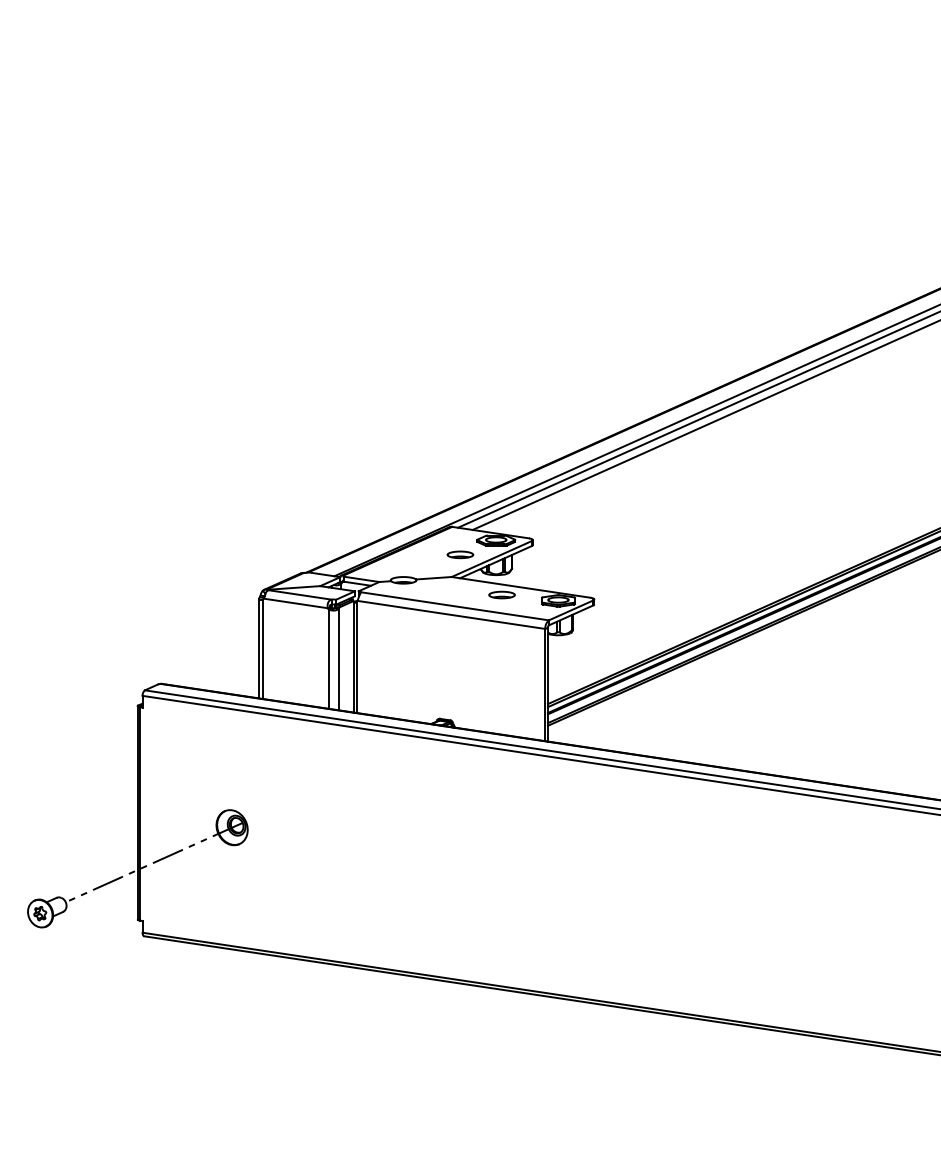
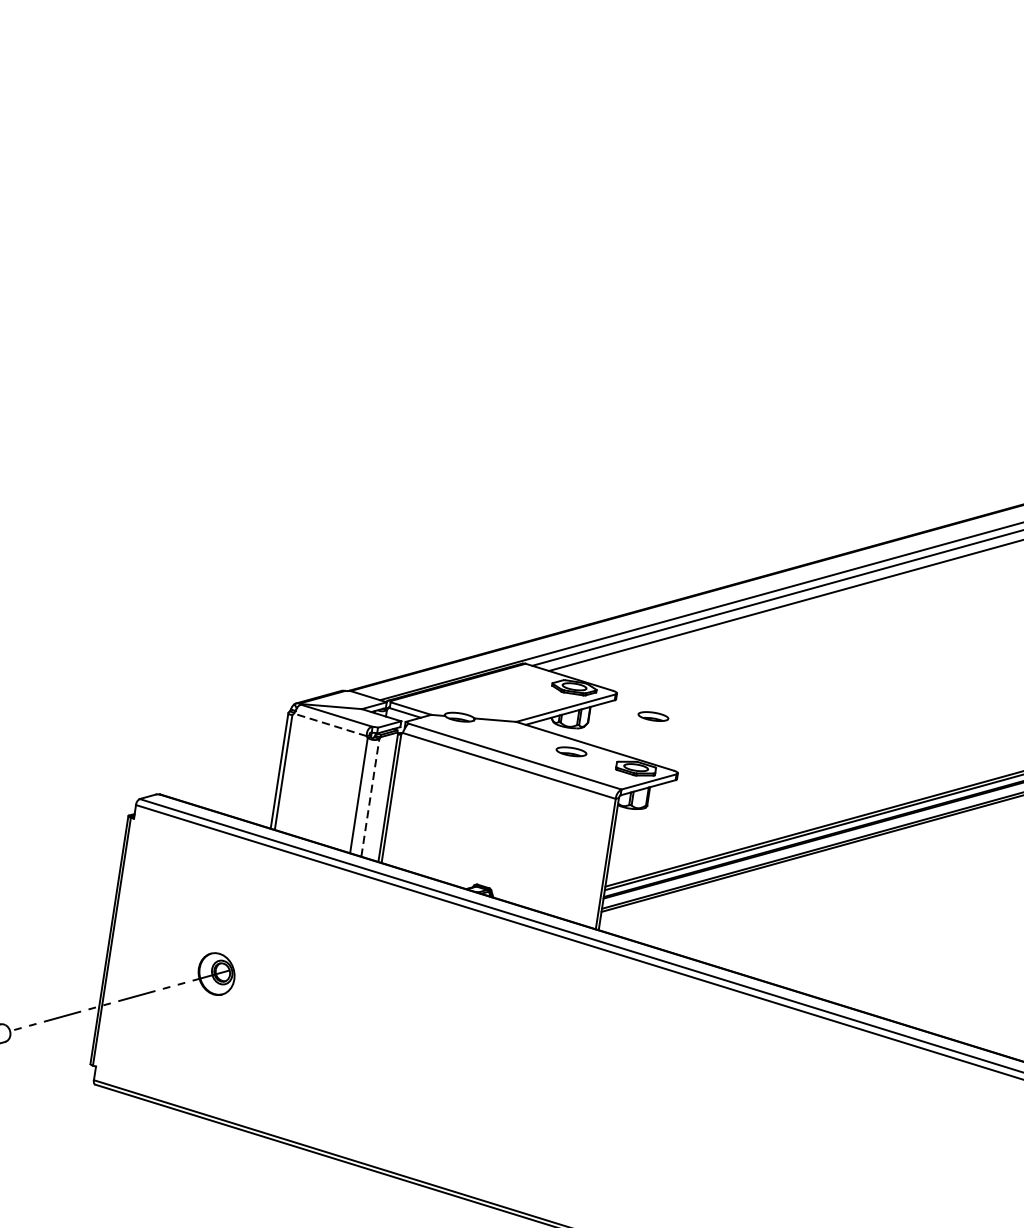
part: (460, 554) -> (653, 716), moved
line: (295, 603) -> (330, 724), solid -> dashed
line: (338, 659) -> (370, 797), solid -> dashed

